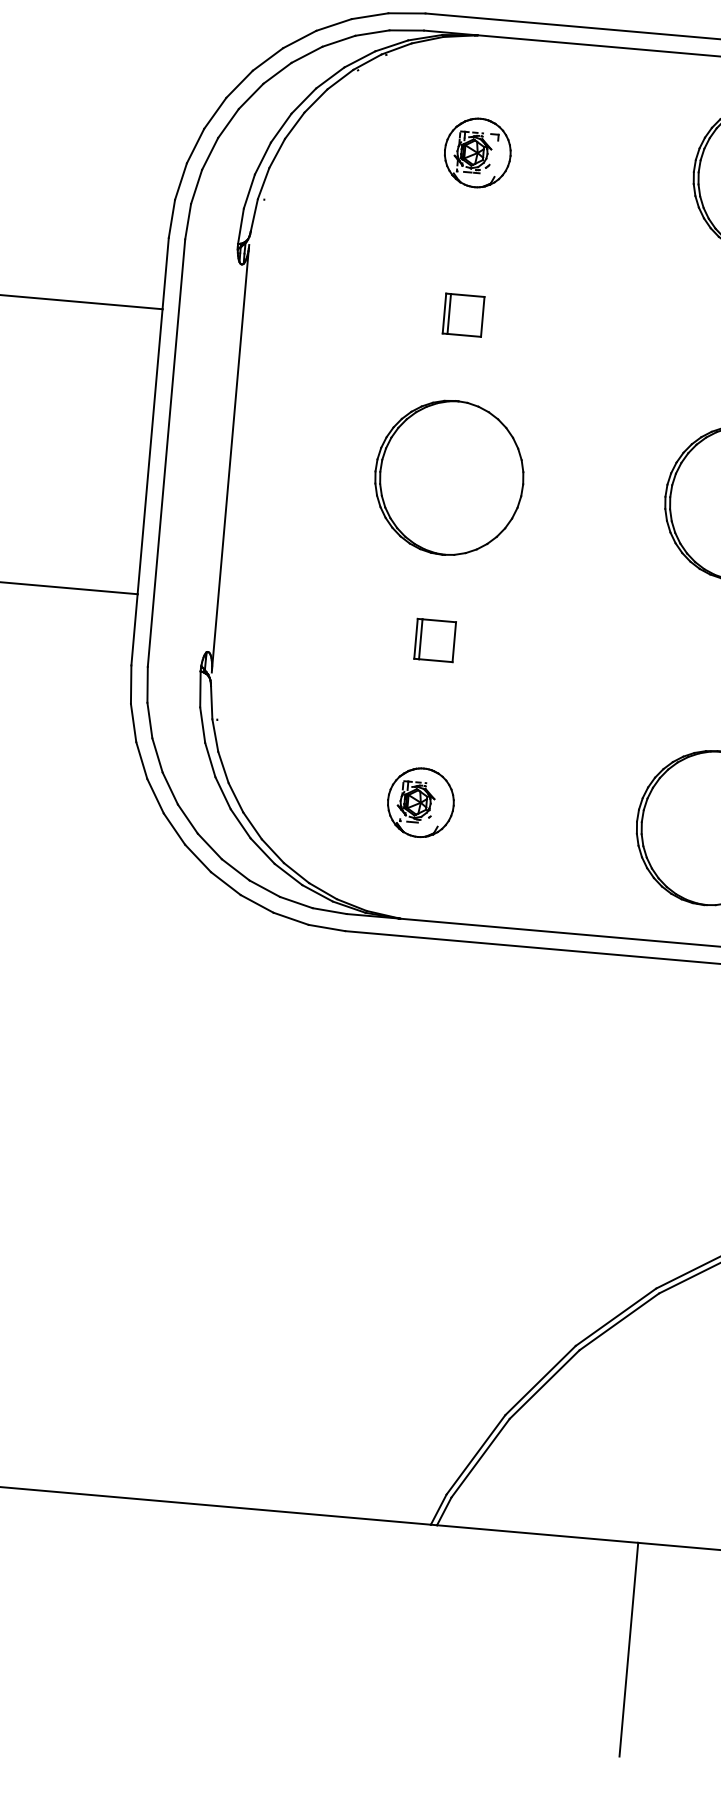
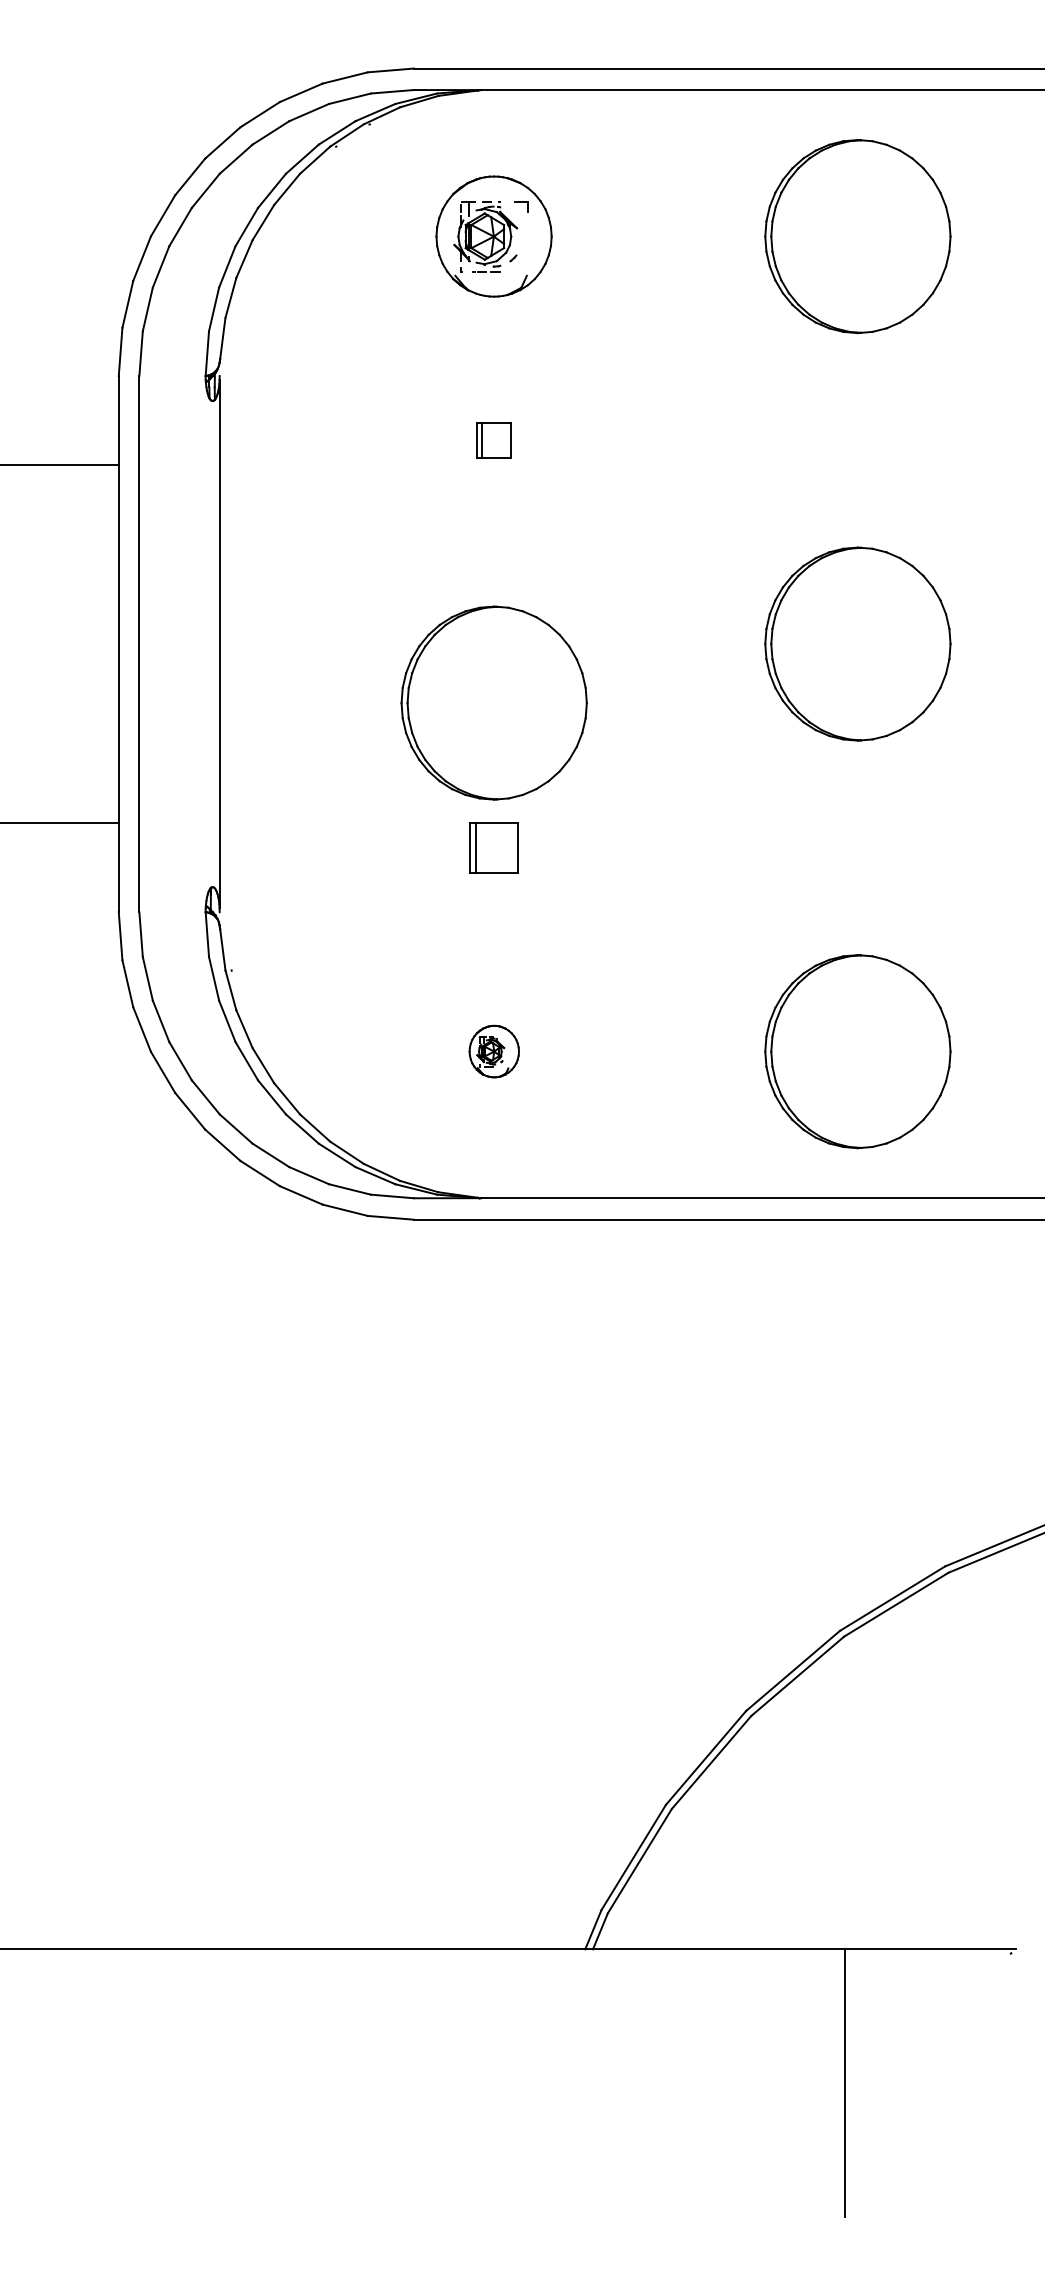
part: (478, 152) -> (494, 236), size x1.4
part: (463, 314) -> (493, 439), size x0.7
part: (448, 477) -> (493, 702), moved
part: (421, 802) -> (494, 1051), size x0.6

